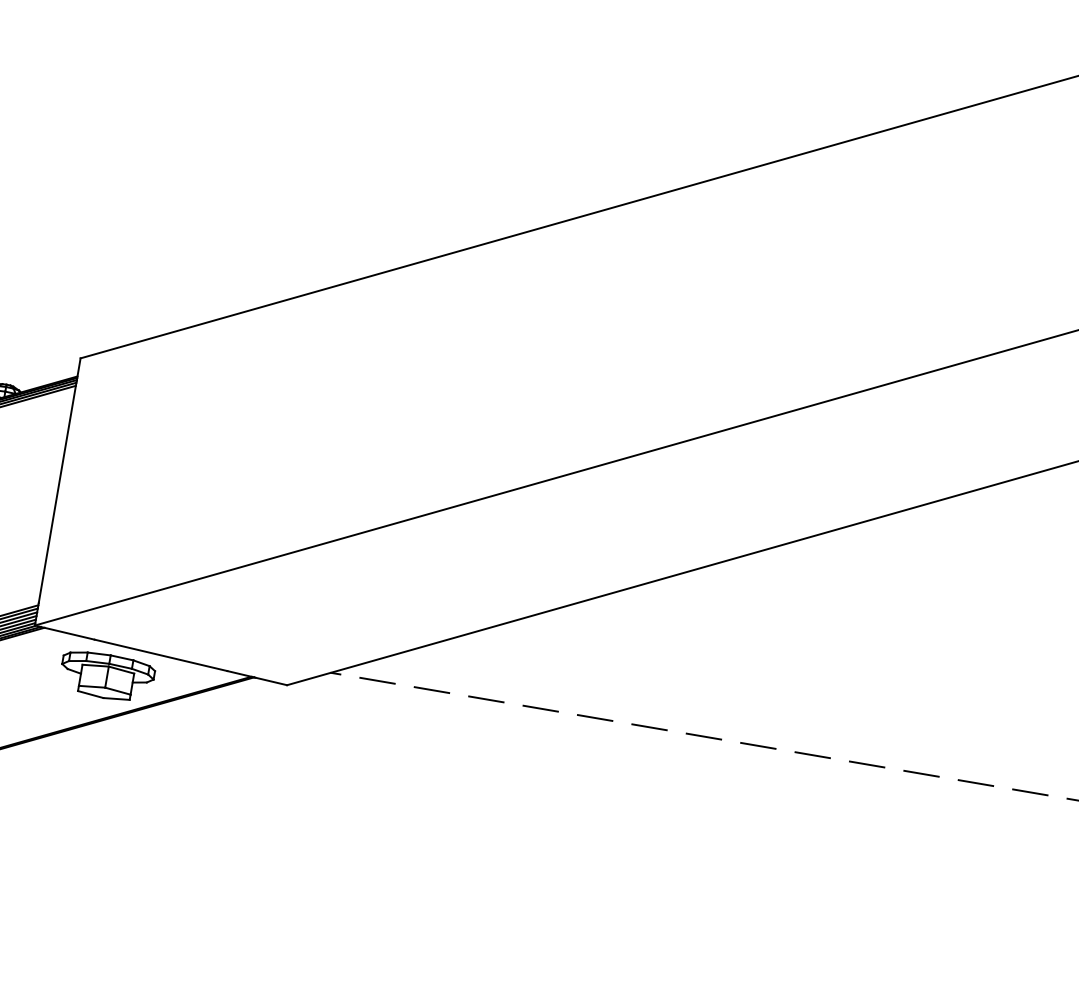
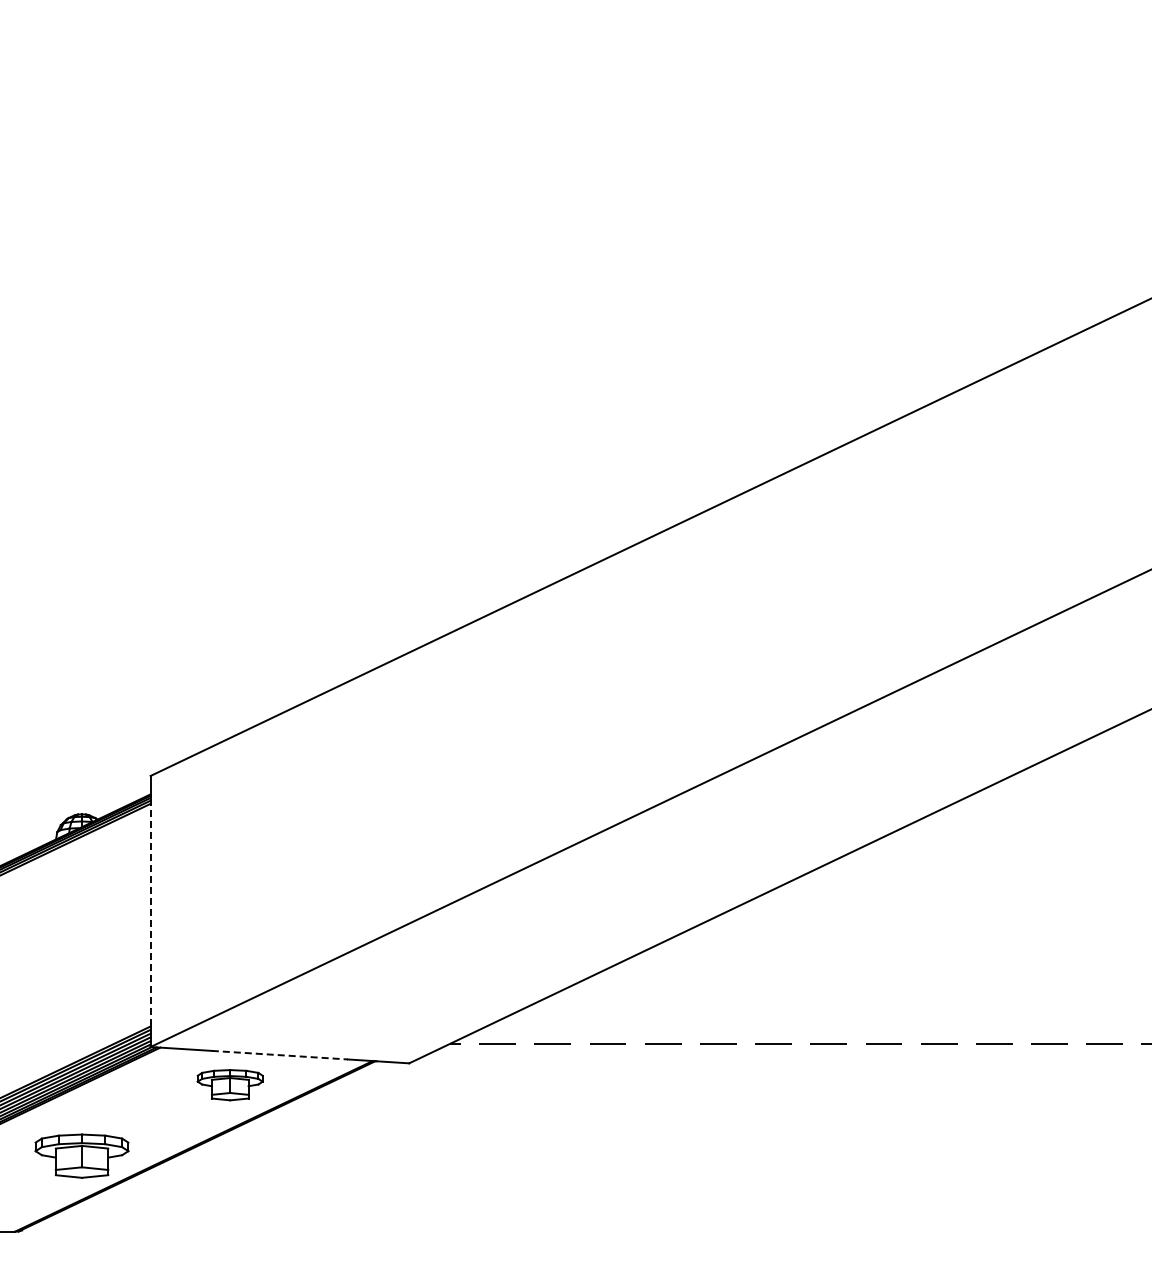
line: (57, 491) -> (150, 911), solid -> dashed
line: (161, 655) -> (280, 1055), solid -> dashed
part: (106, 675) -> (229, 1084), size x0.7

